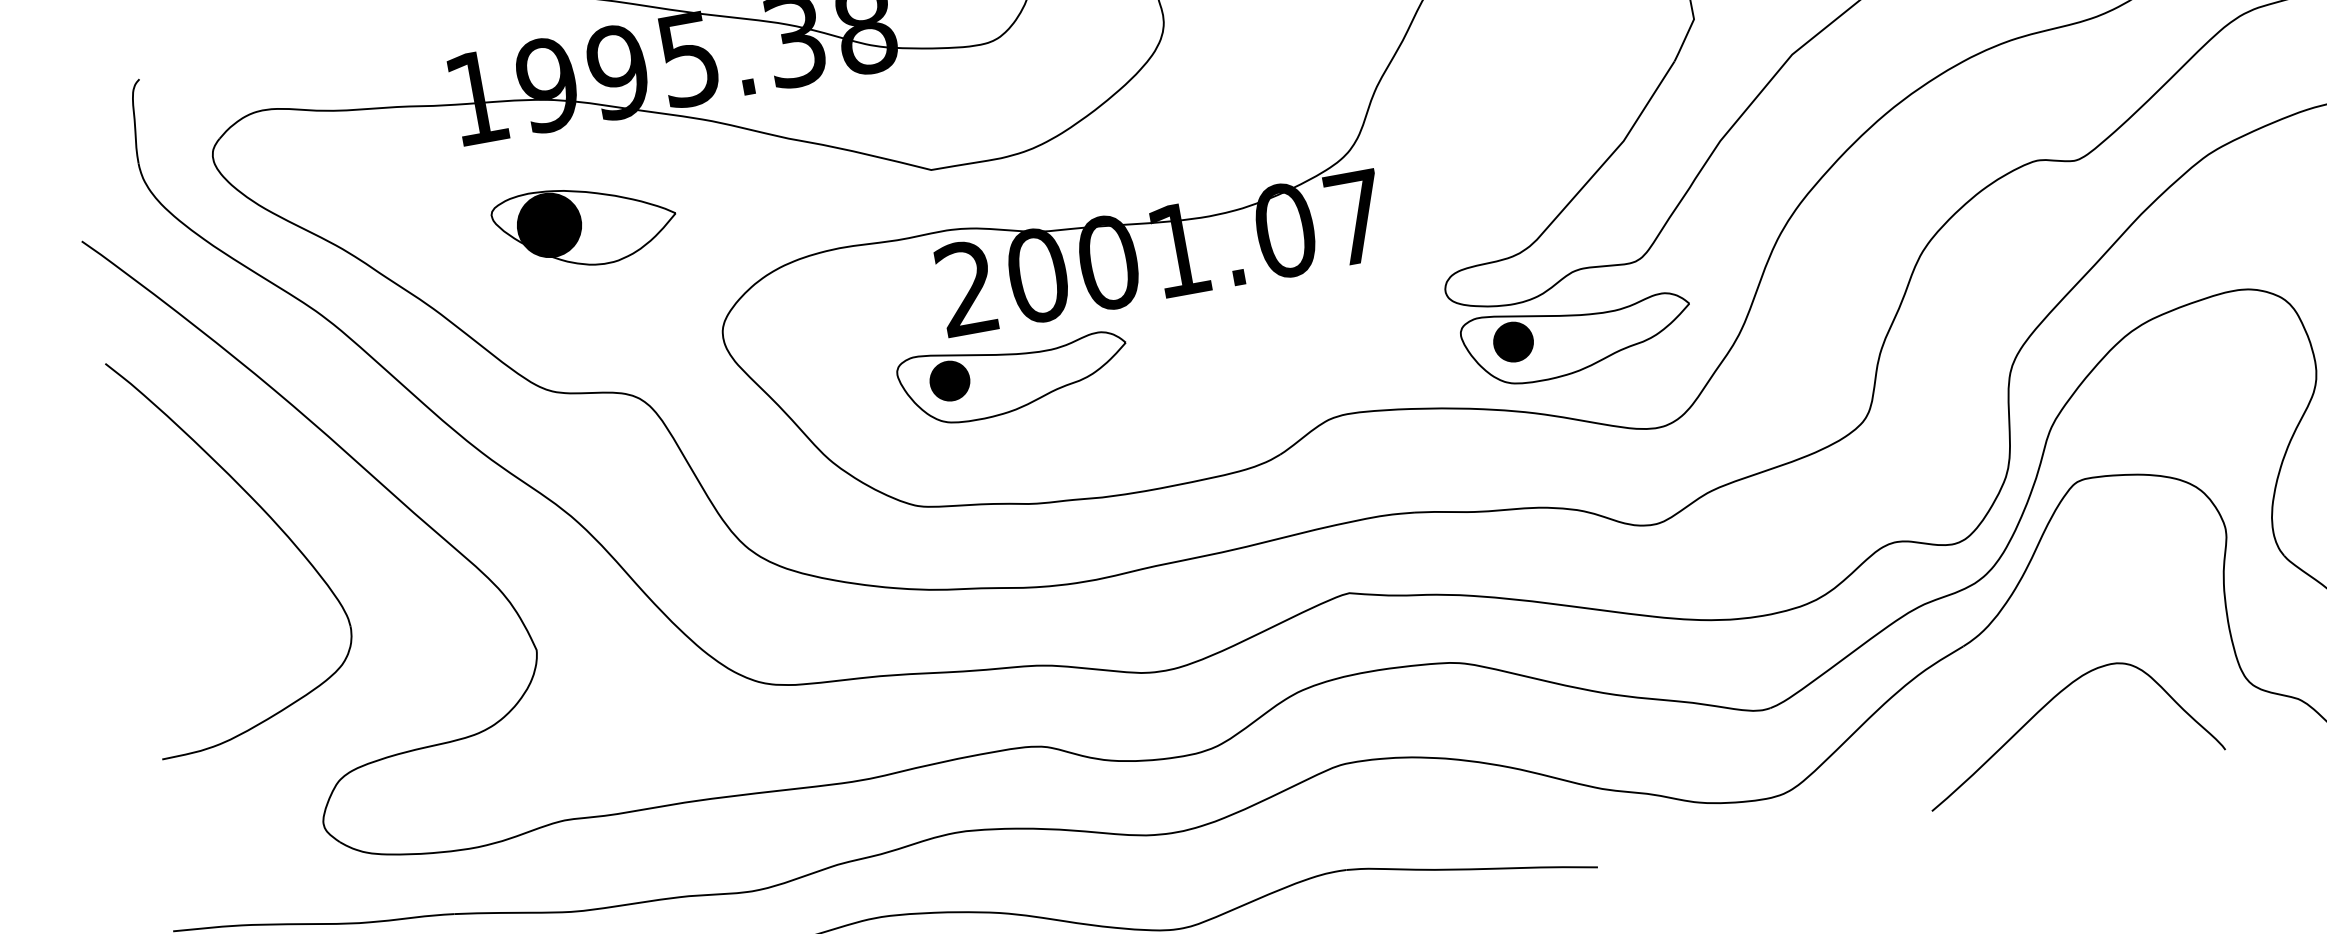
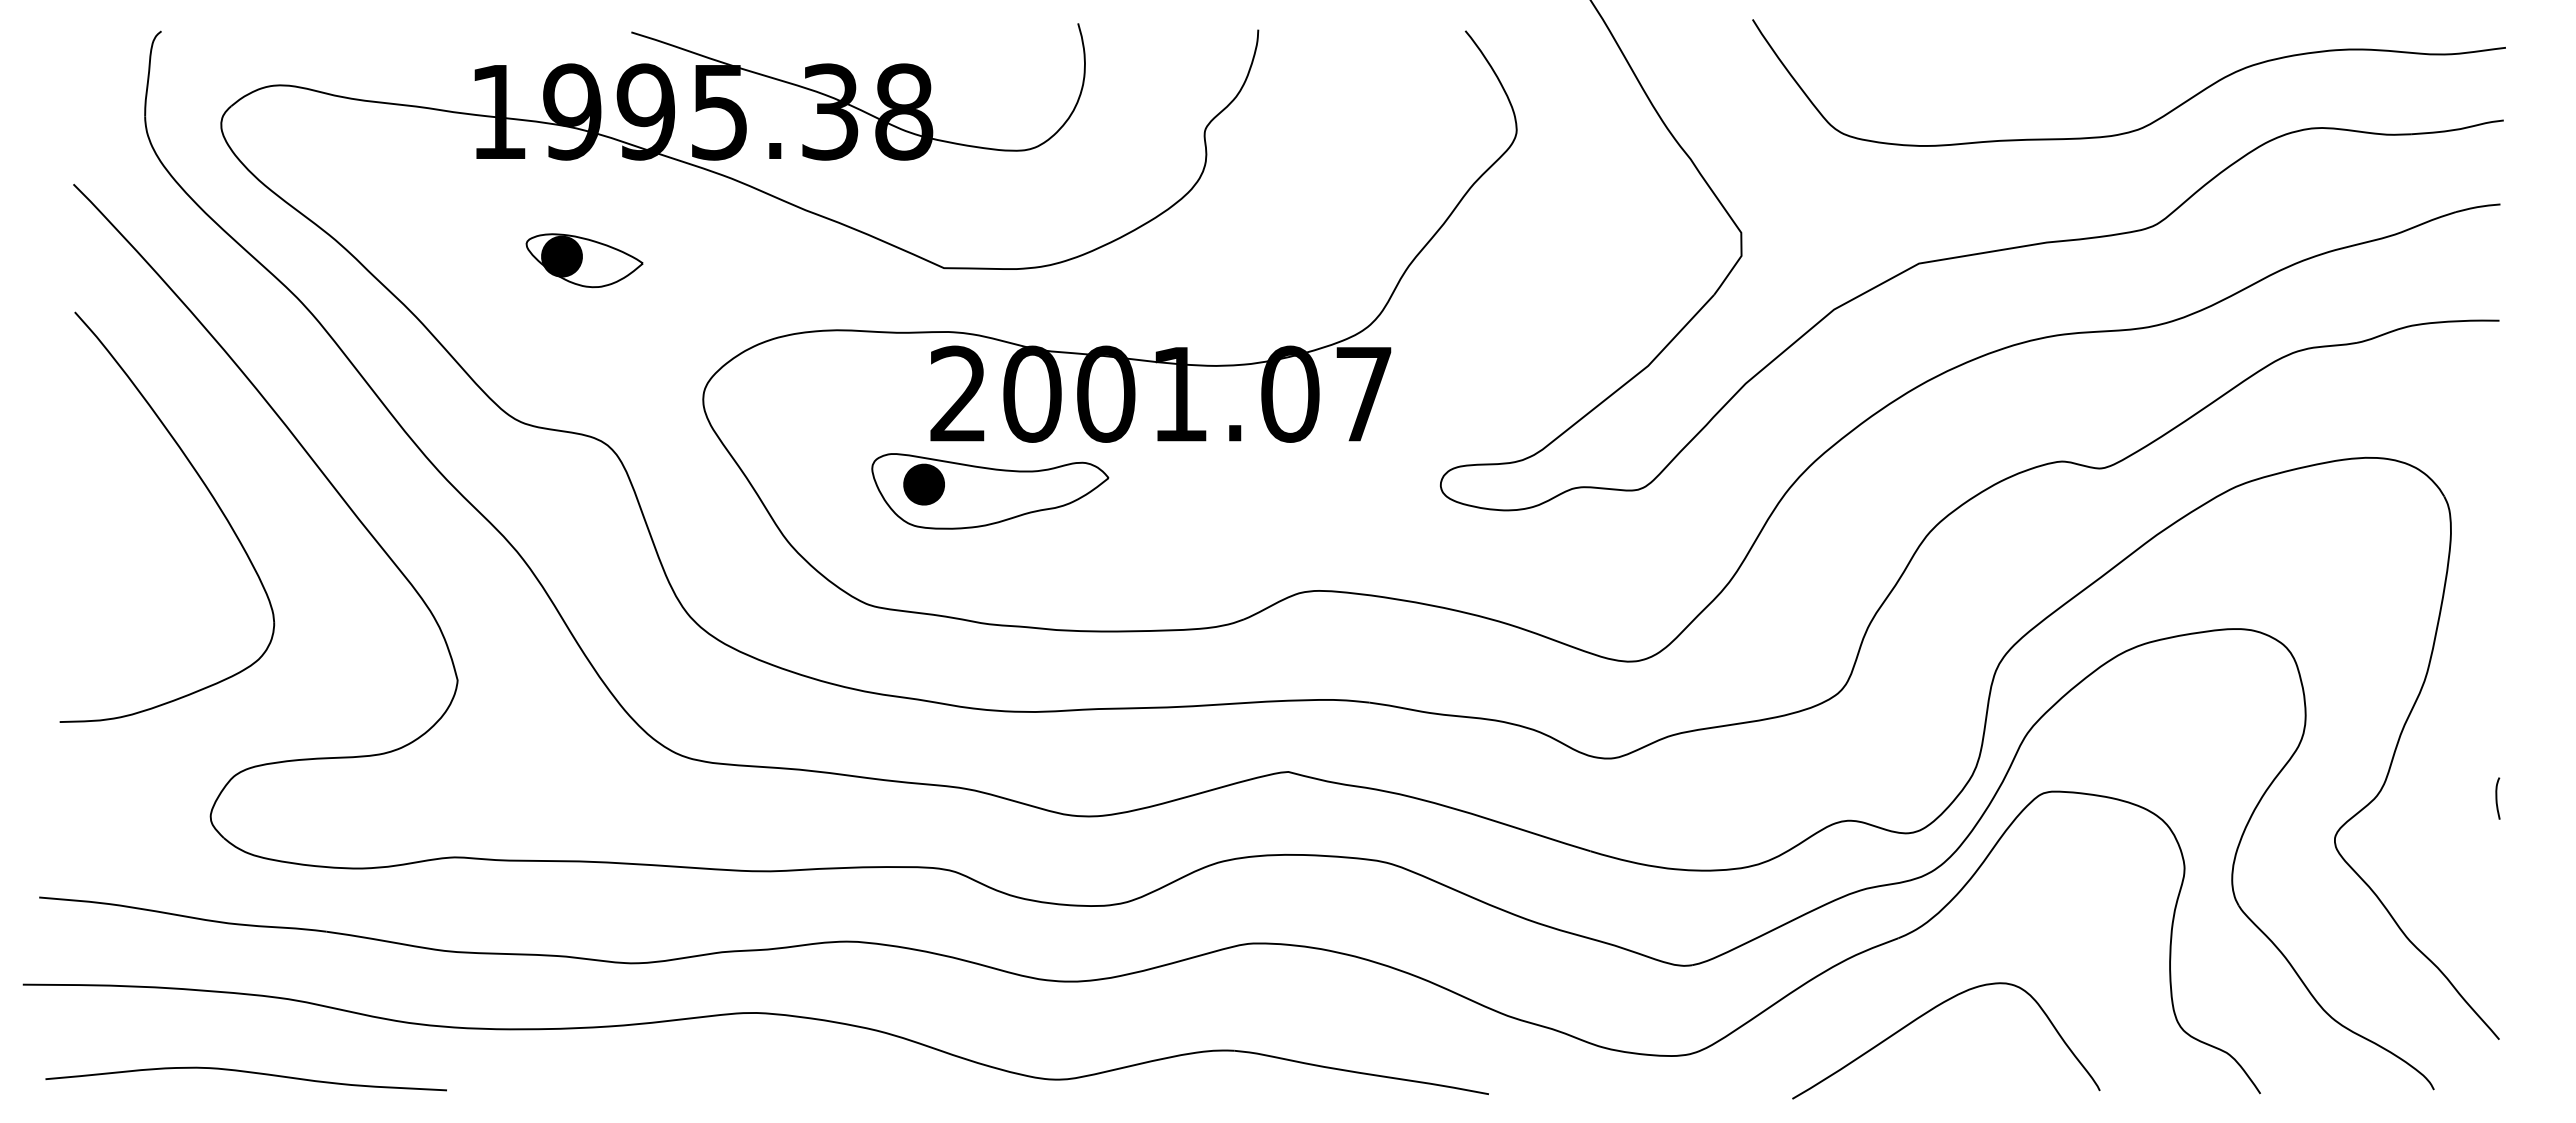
part: (585, 225) -> (584, 260), size x0.62
part: (1578, 337) -> (1566, 555), removed
curve: (2046, 705) -> (1927, 1013), moved

